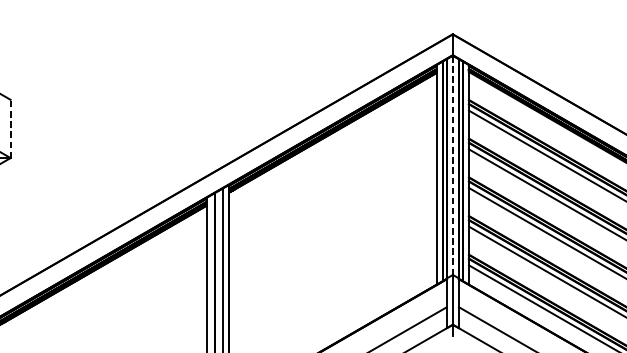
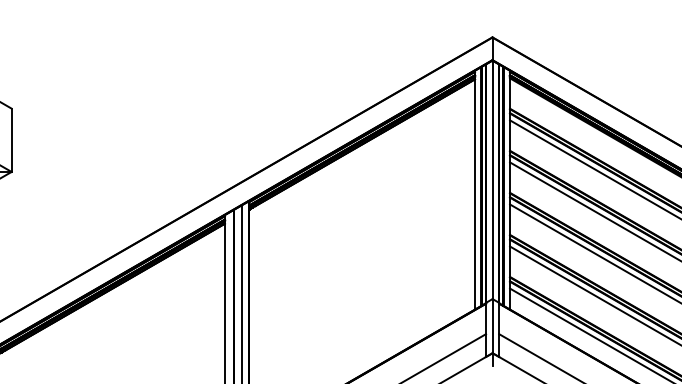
line: (10, 129) -> (11, 140), dashed -> solid
line: (452, 165) -> (492, 179), dashed -> solid

